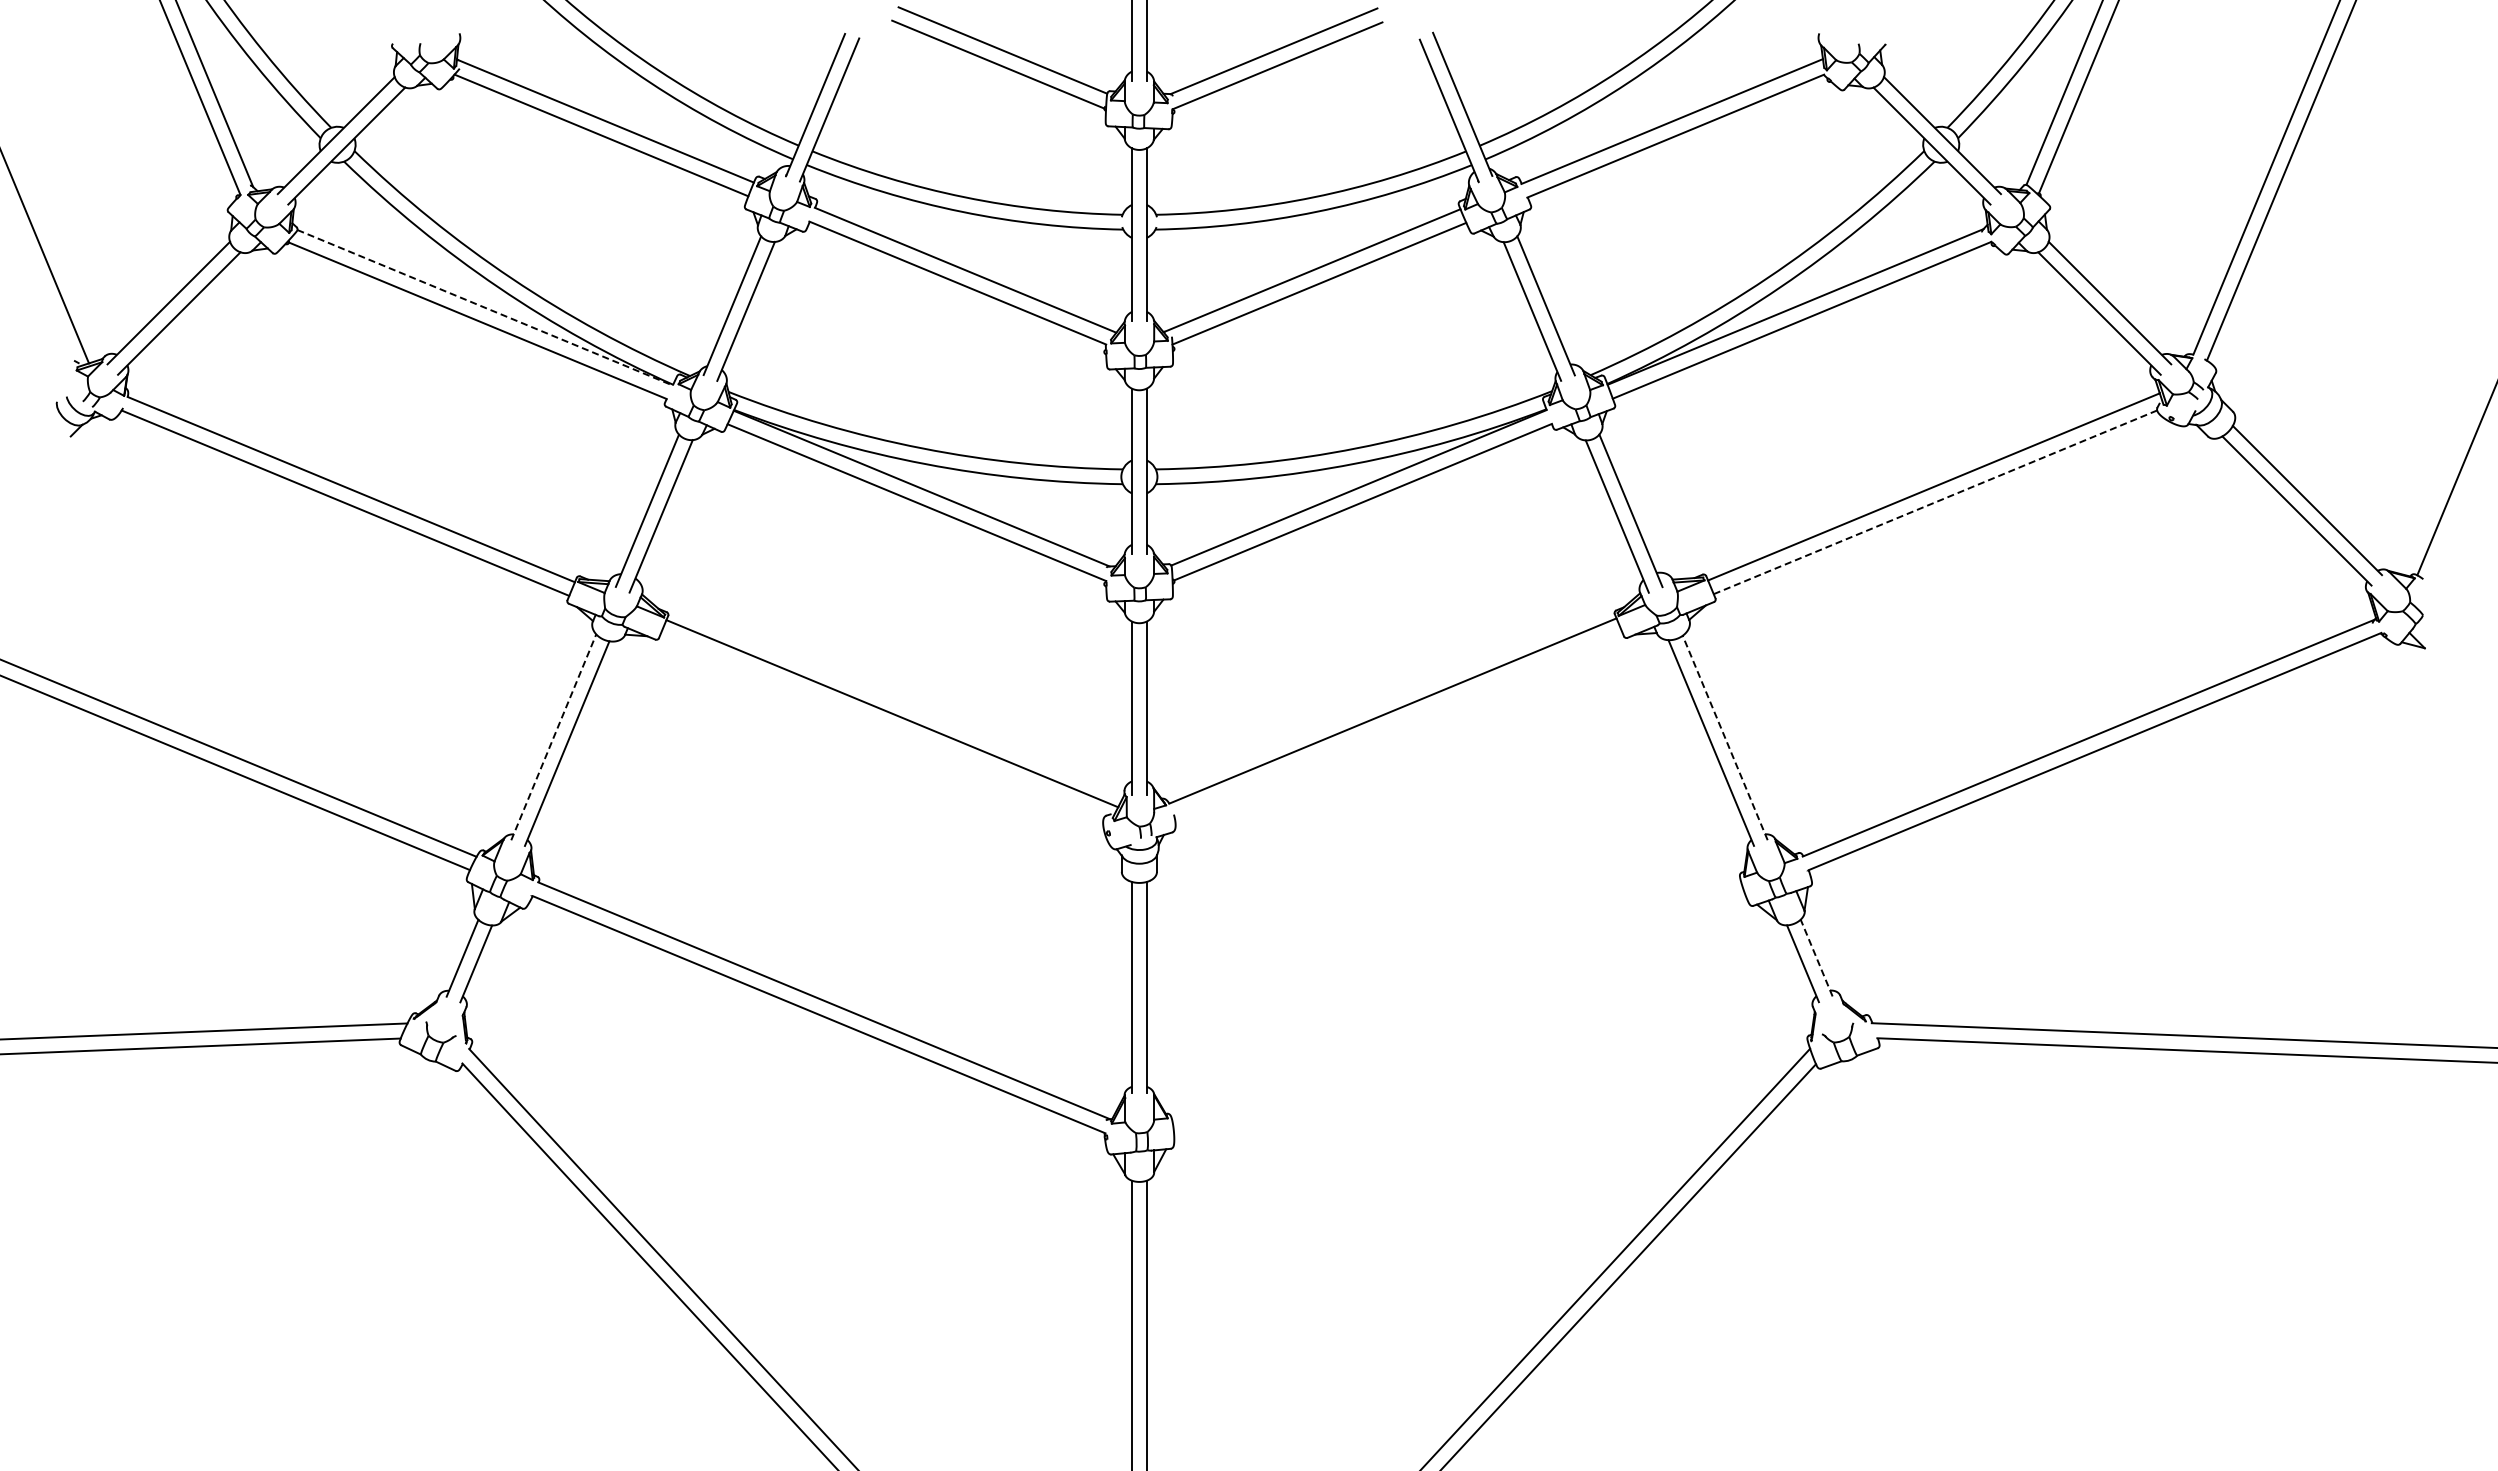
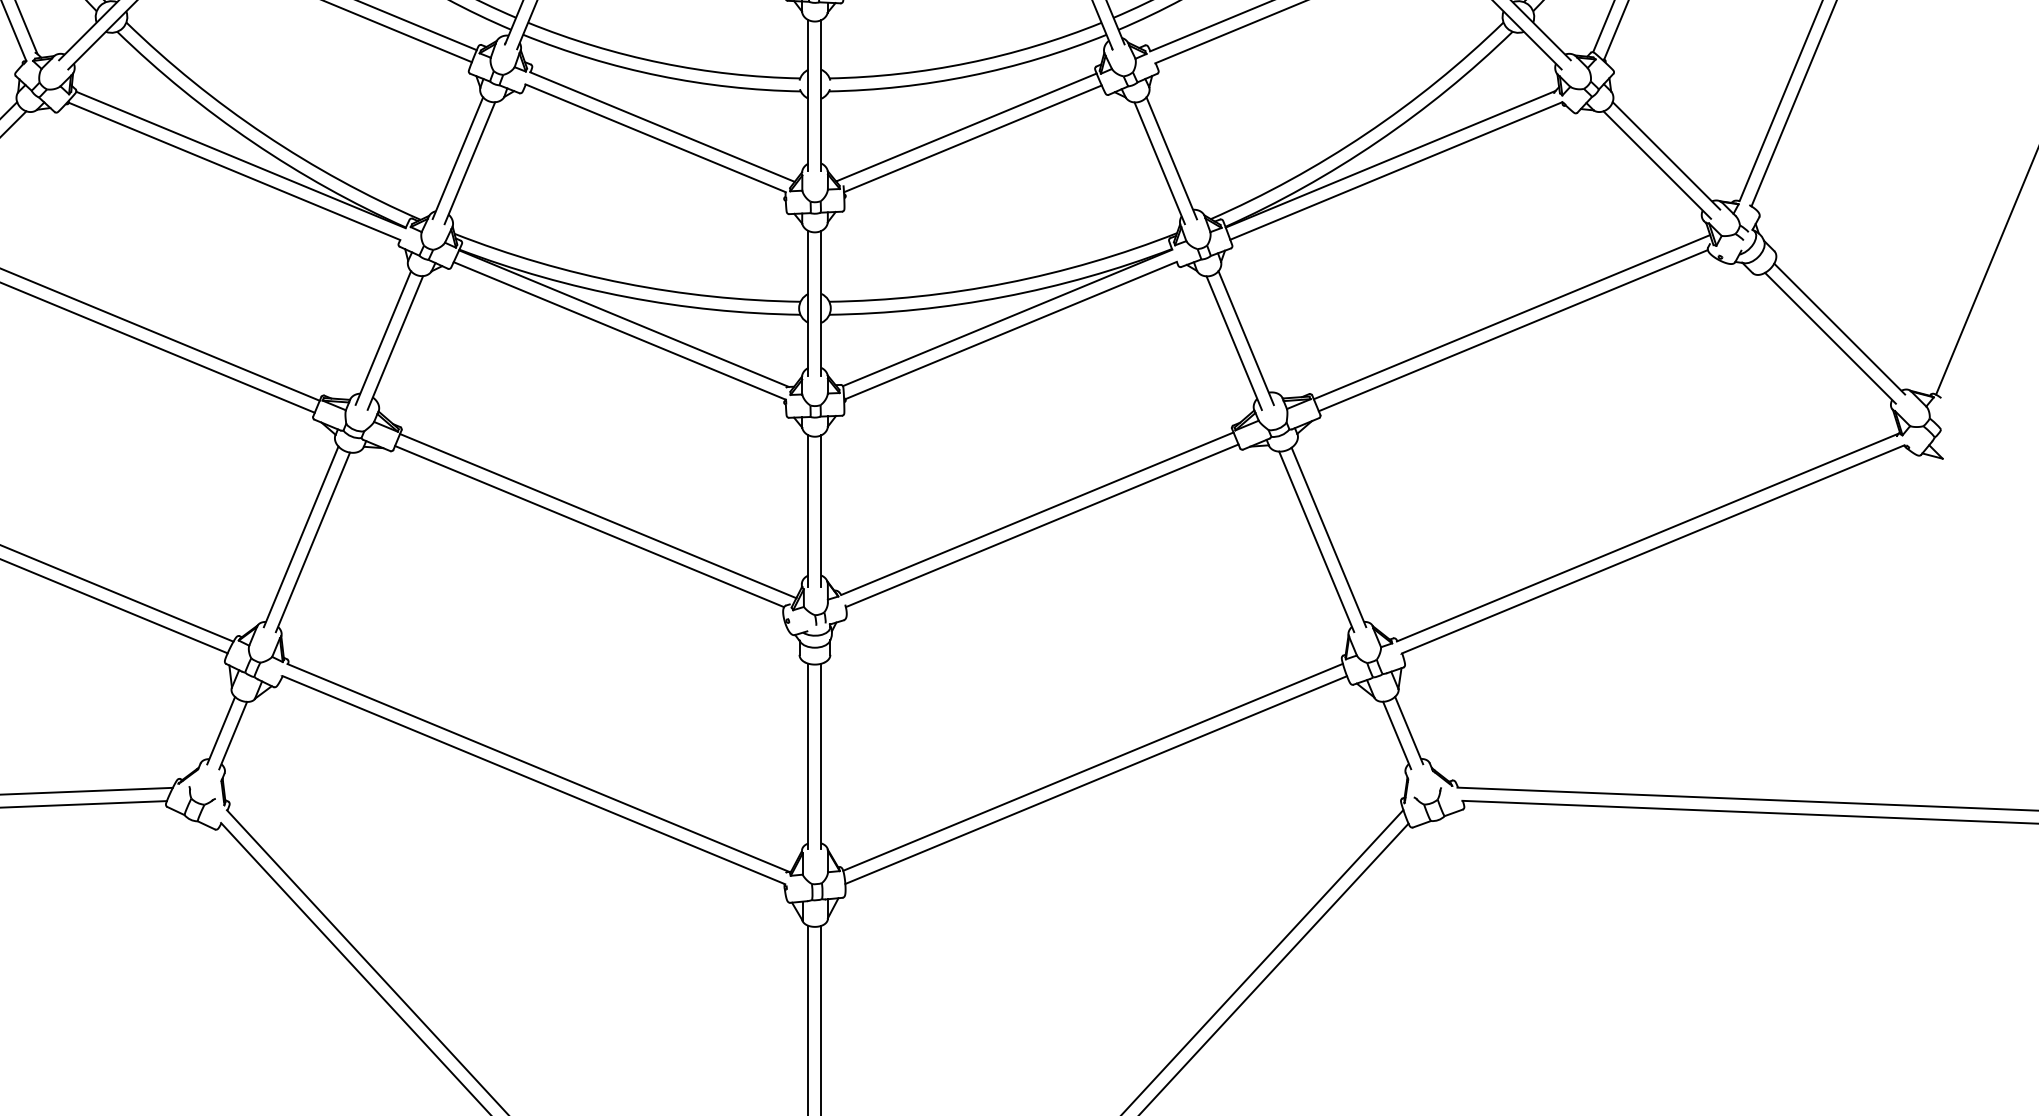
line: (485, 307) -> (241, 159), dashed -> solid
line: (1935, 502) -> (1513, 330), dashed -> solid
line: (1398, 724) -> (1042, 525), added
line: (882, 725) -> (589, 526), added
line: (553, 736) -> (300, 536), dashed -> solid
line: (1725, 738) -> (1329, 537), dashed -> solid
line: (1816, 958) -> (1408, 730), dashed -> solid
line: (1456, 1000) -> (1093, 767), added
line: (1459, 1014) -> (1095, 780), added

